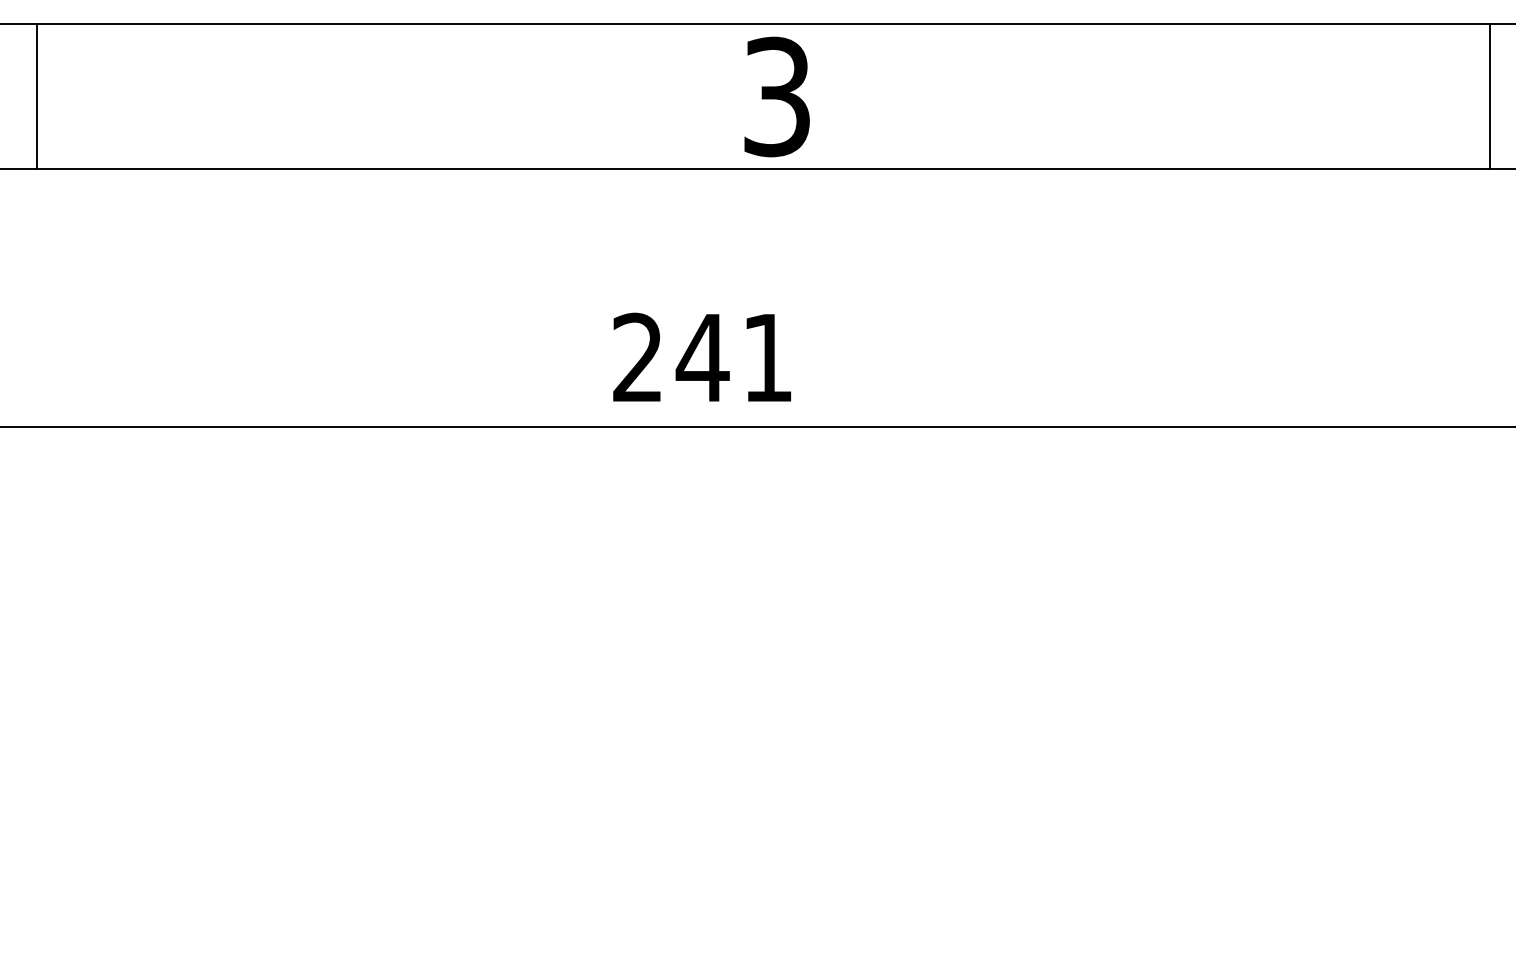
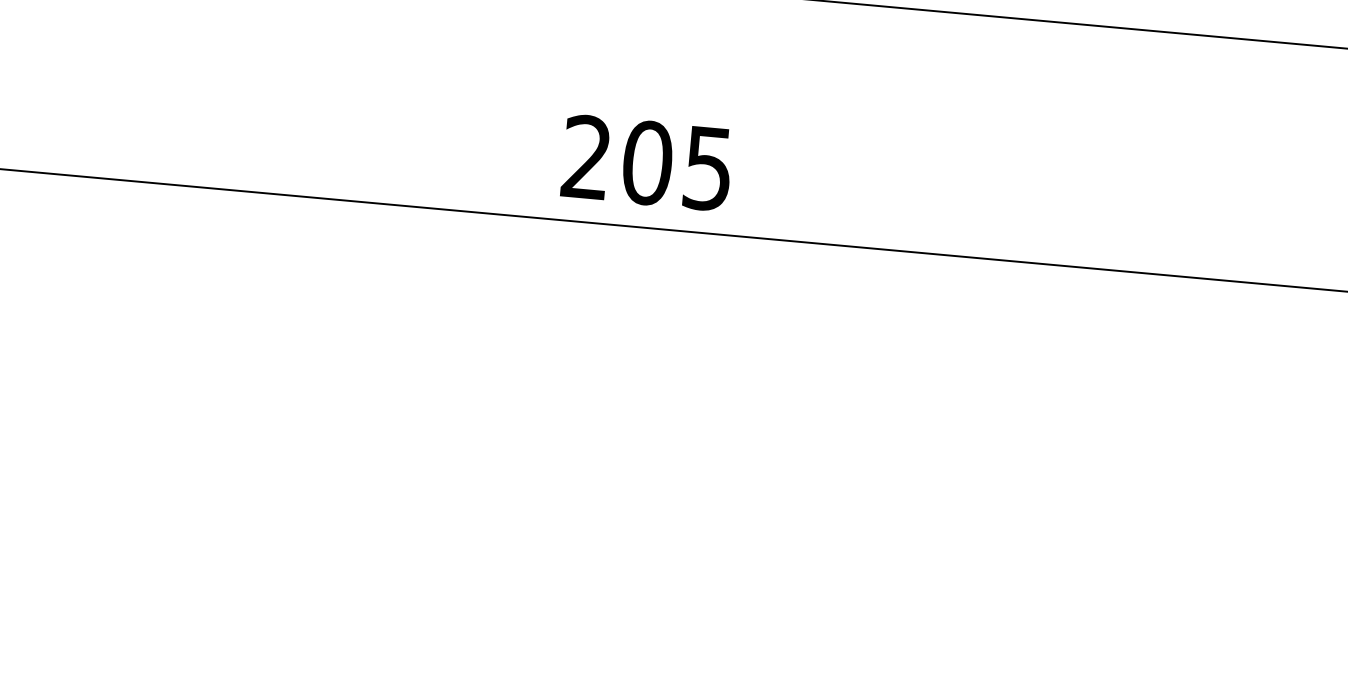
text: (733, 357) -> (676, 165), 241 -> 205

